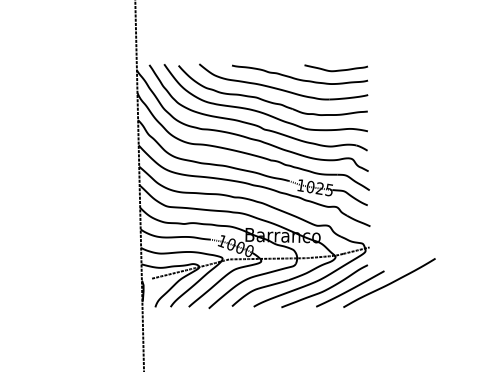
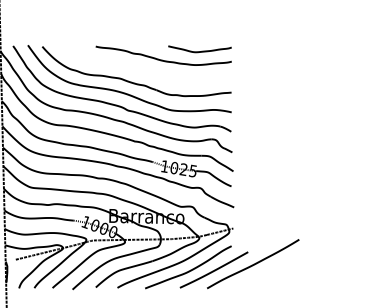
part: (280, 88) -> (144, 69), removed

